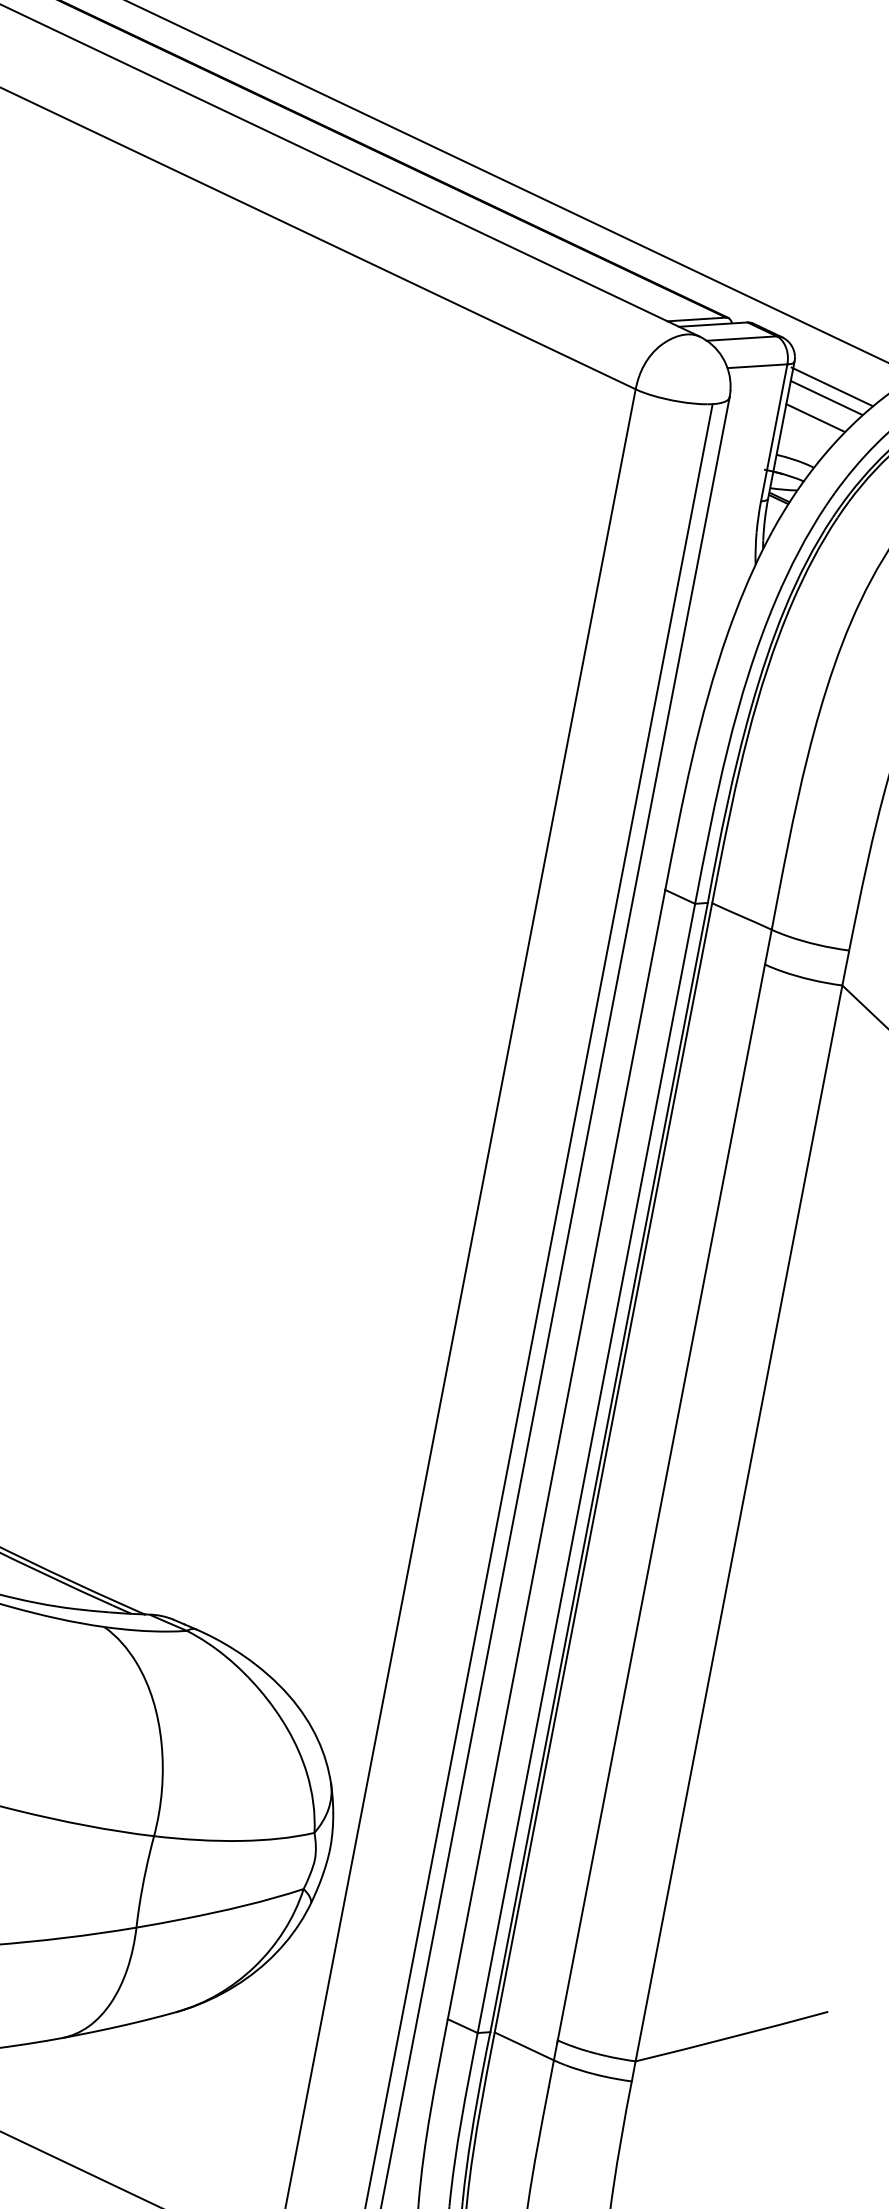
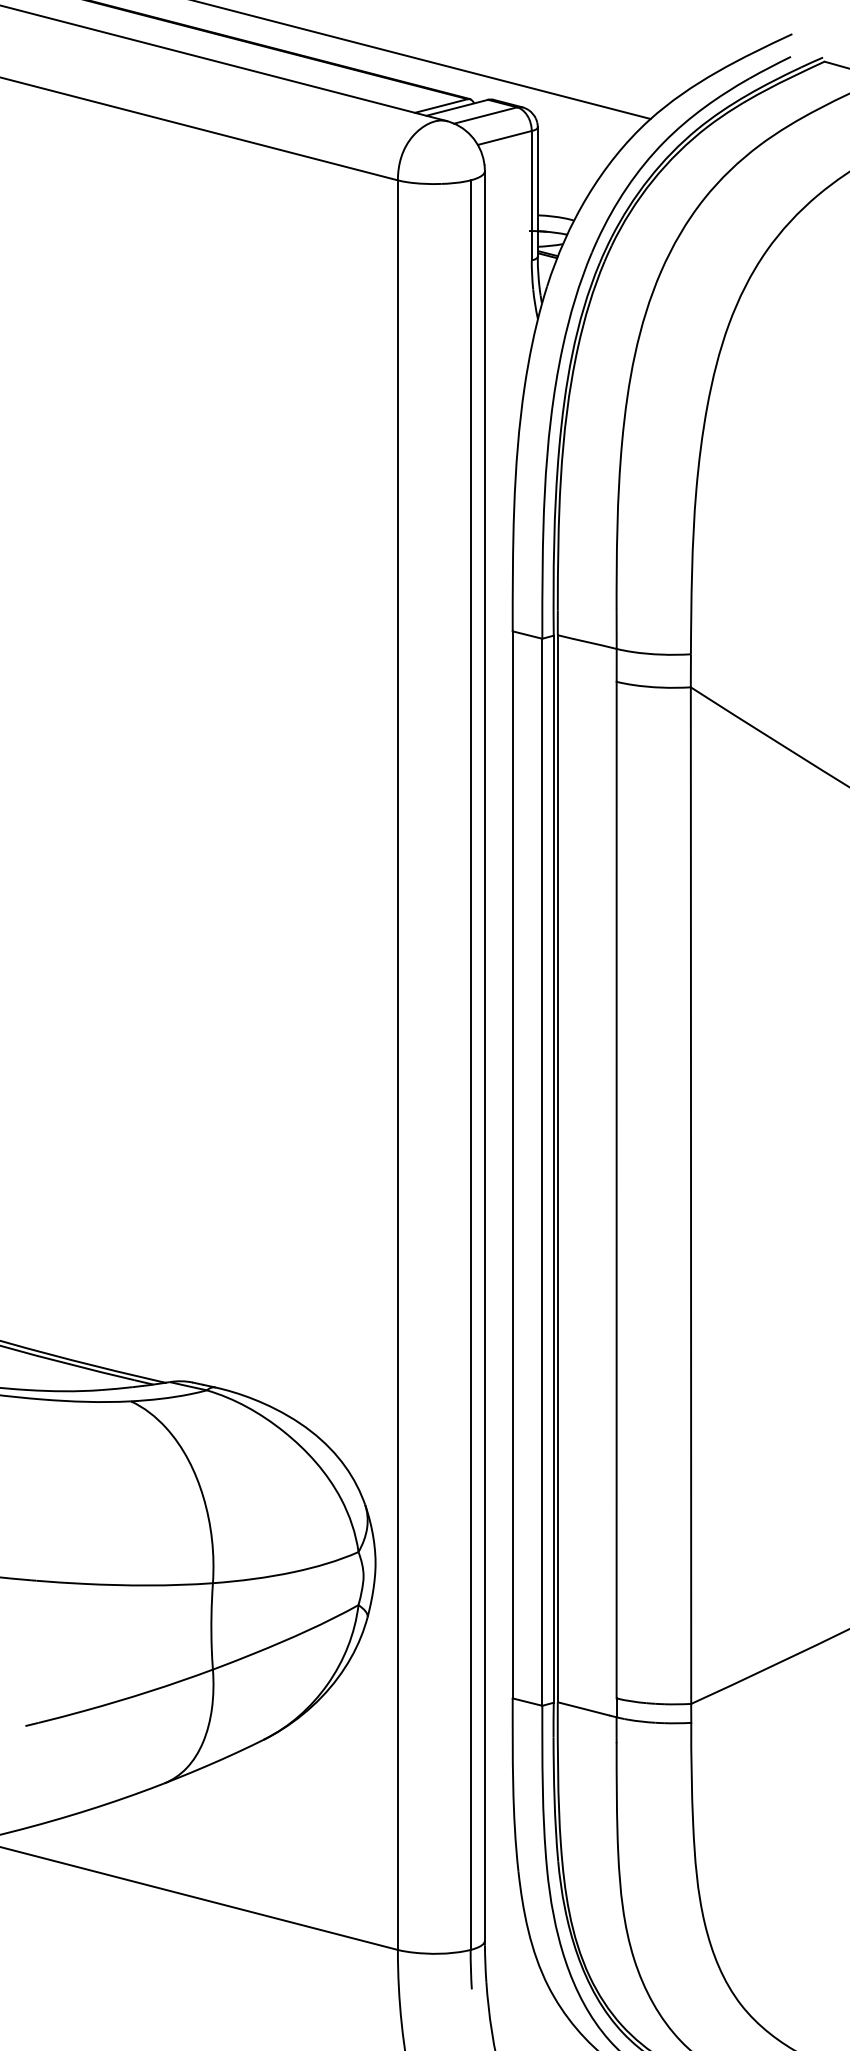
line: (832, 386) -> (576, 143), removed
line: (825, 397) -> (572, 154), removed
line: (815, 417) -> (566, 174), removed

